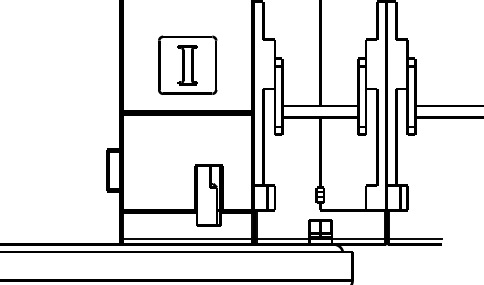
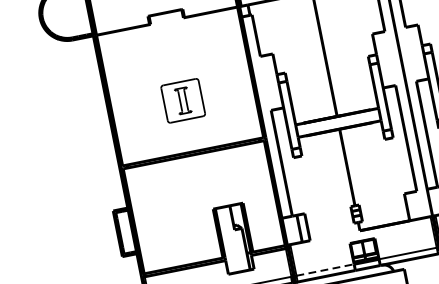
part: (187, 64) -> (182, 100), size x0.6
line: (283, 238) -> (325, 269), solid -> dashed

